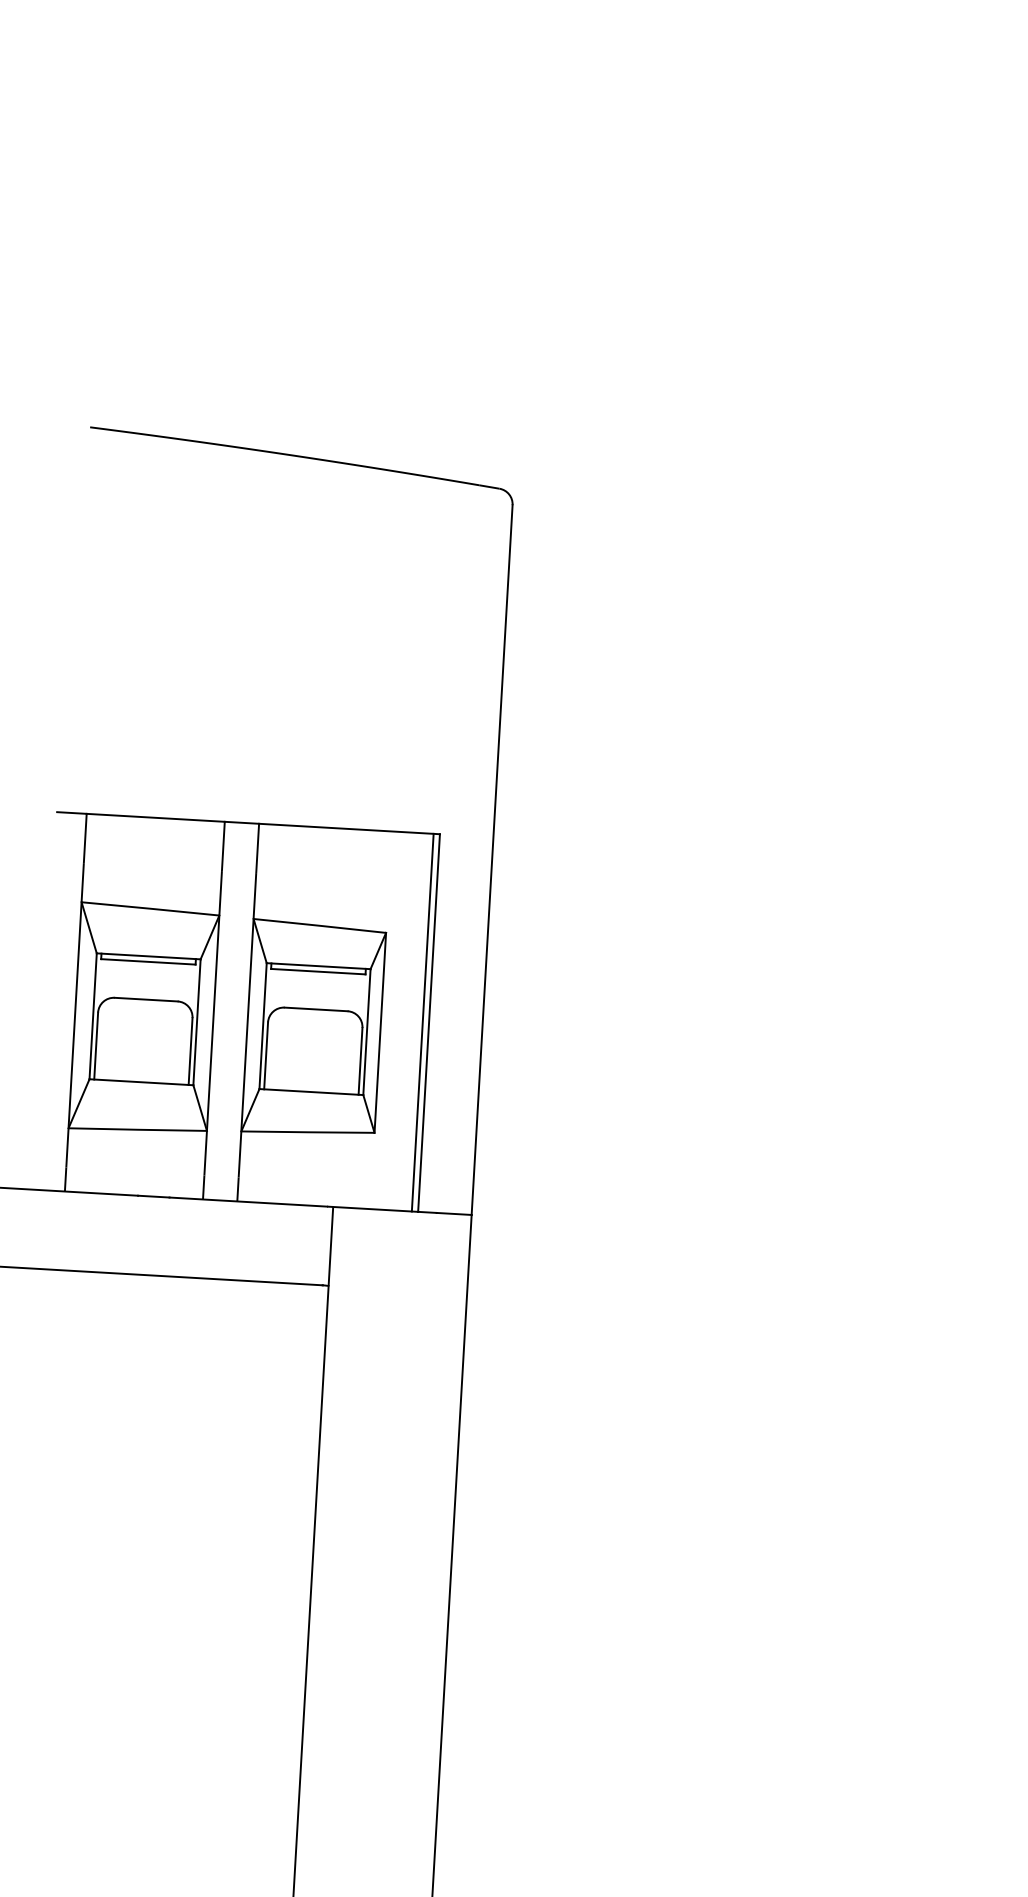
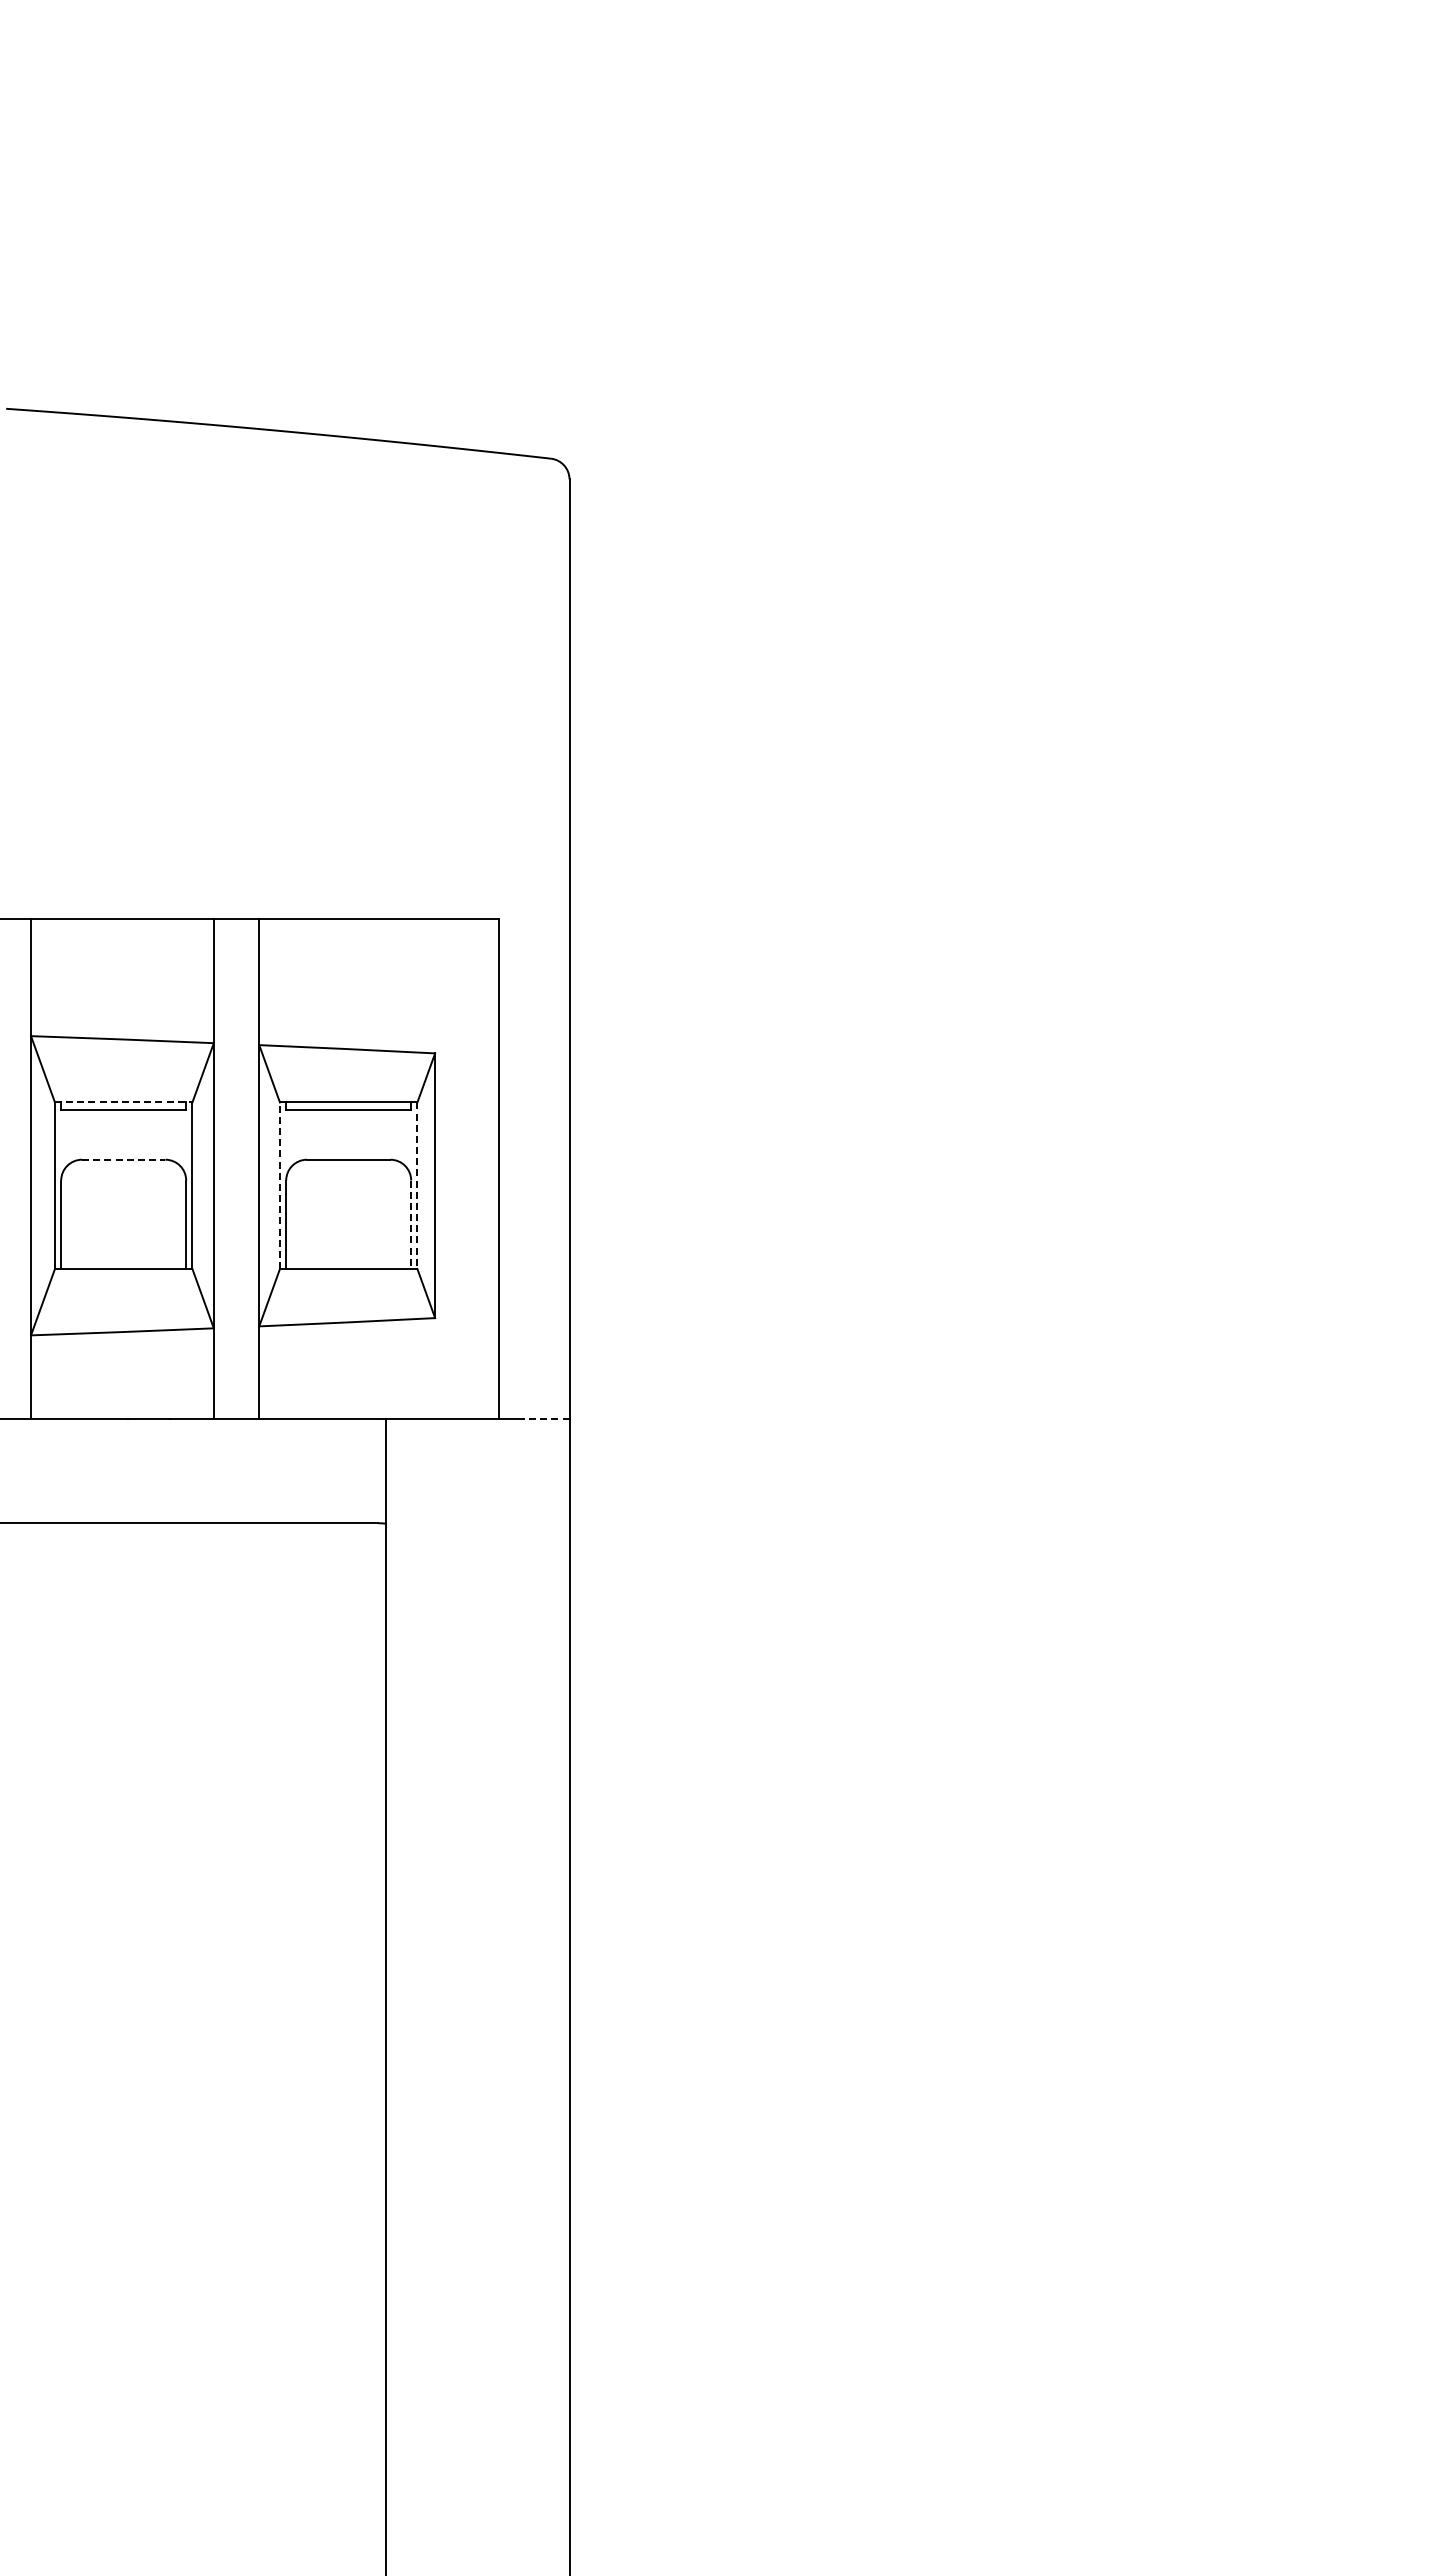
line: (148, 956) -> (123, 1102), solid -> dashed
line: (146, 999) -> (123, 1159), solid -> dashed
line: (422, 1023) -> (490, 1169), removed
line: (262, 1025) -> (279, 1185), solid -> dashed
line: (366, 1032) -> (417, 1186), solid -> dashed
line: (360, 1061) -> (411, 1225), solid -> dashed
line: (453, 1214) -> (545, 1419), solid -> dashed

